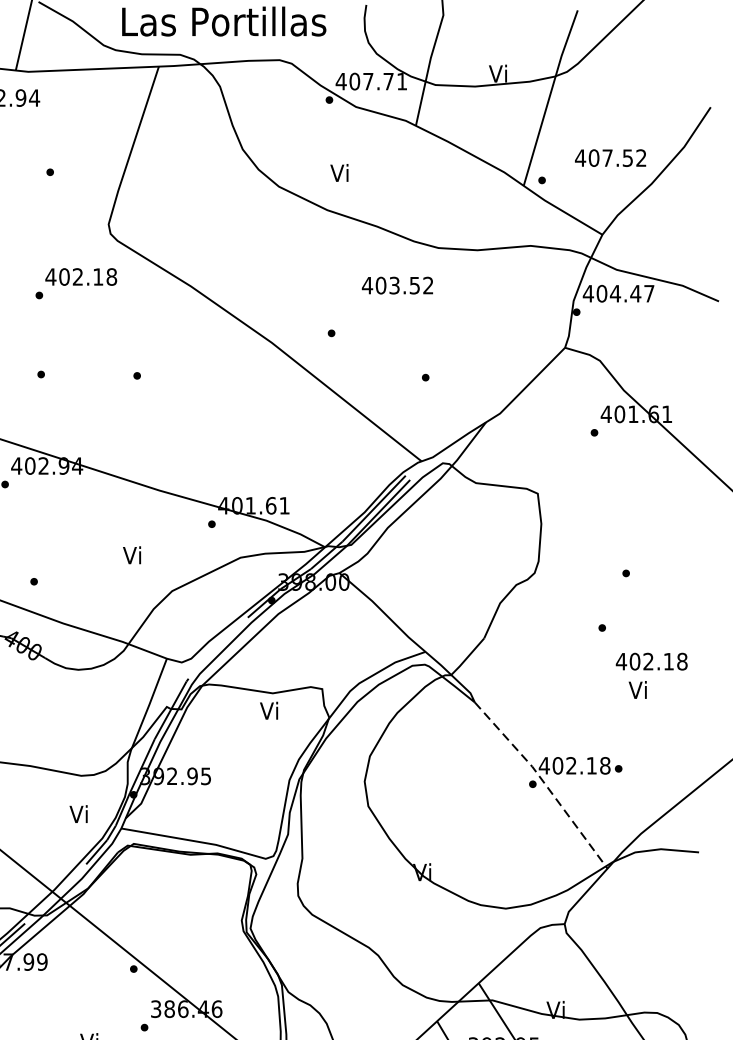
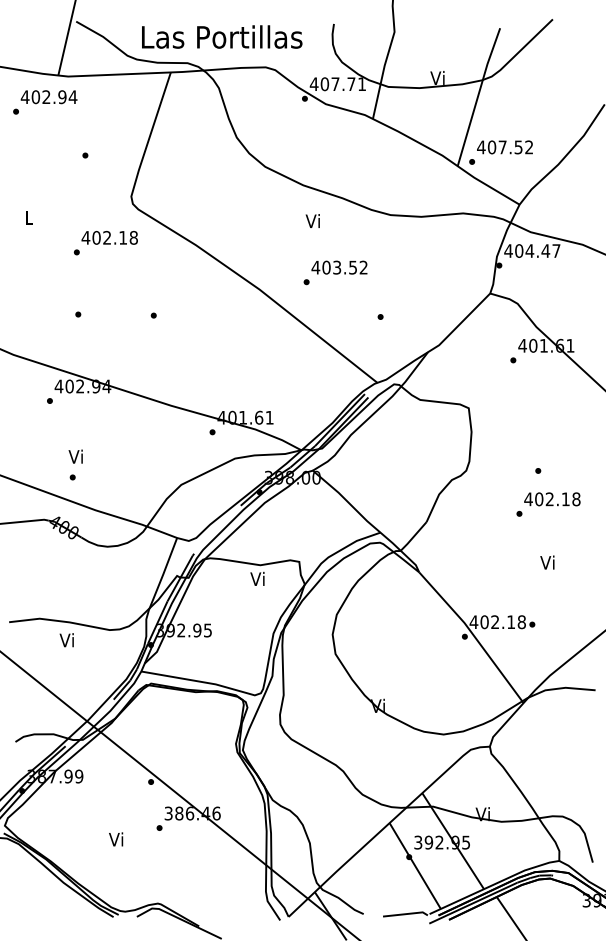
text: (609, 158) -> (504, 147), moved
text: (339, 172) -> (312, 220), moved
text: (397, 285) -> (339, 267), moved
text: (131, 555) -> (75, 456), moved
text: (651, 661) -> (552, 499), moved
line: (543, 782) -> (473, 635), dashed -> solid
text: (78, 814) -> (66, 640), moved

